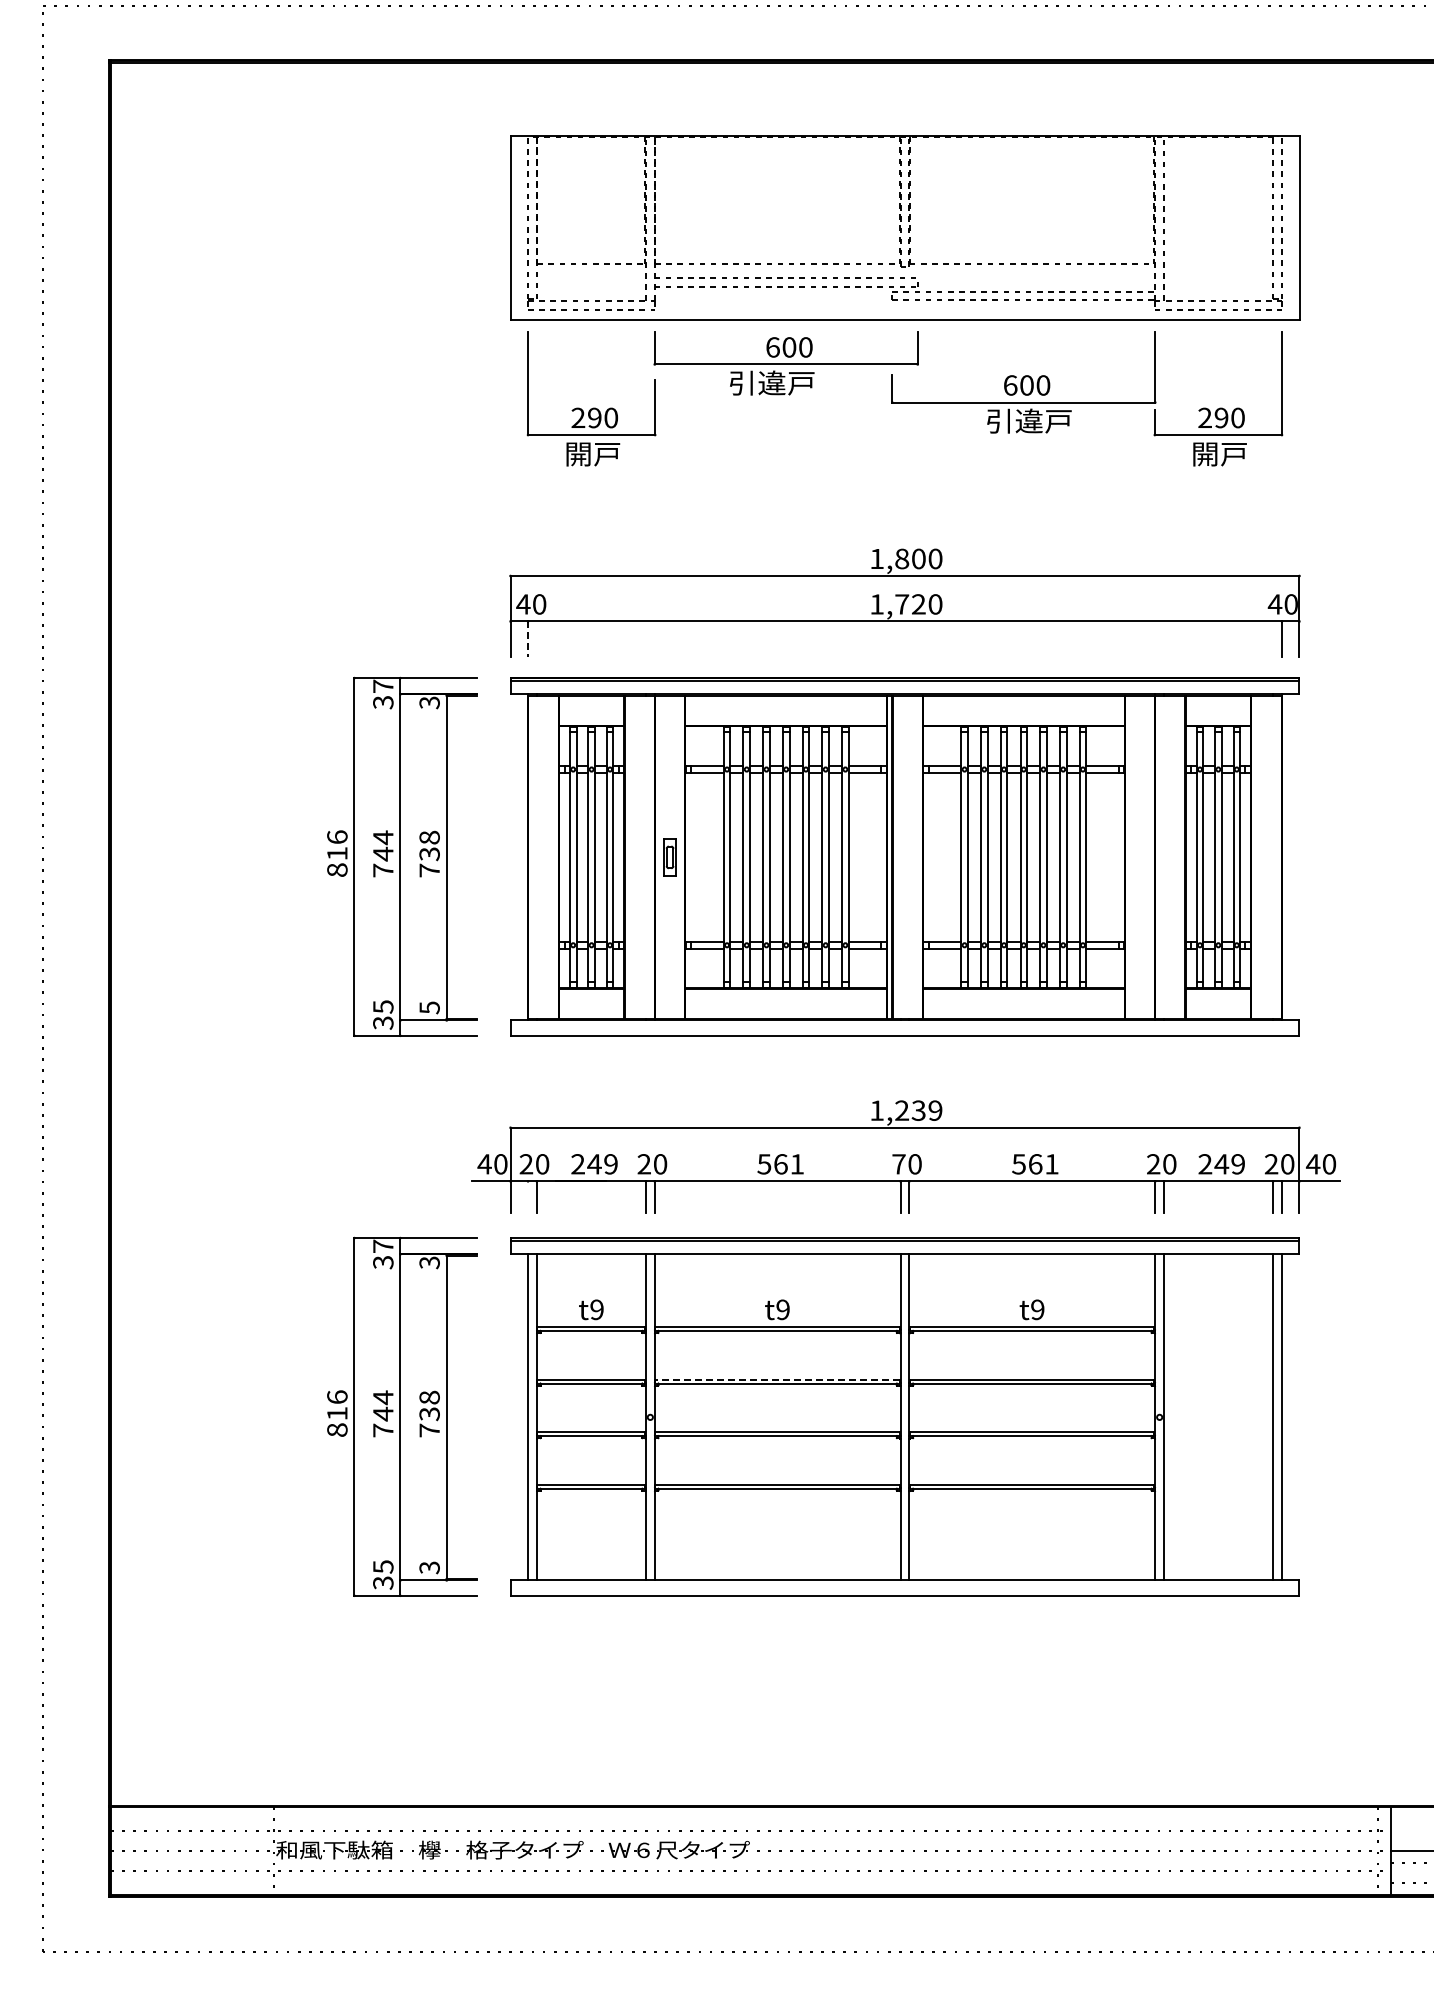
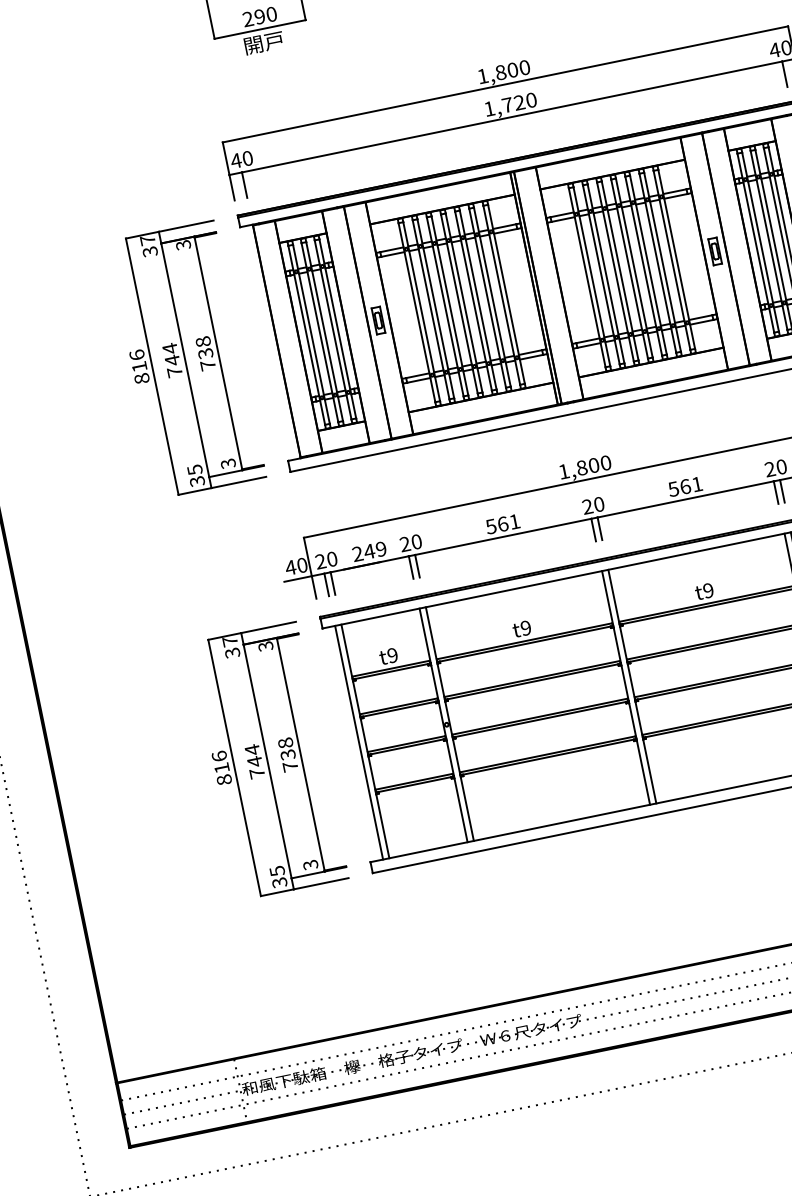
line: (528, 639) -> (245, 185), dashed -> solid
part: (1139, 857) -> (714, 251), added
text: (429, 1007) -> (228, 463), 5 -> 3
text: (918, 1110) -> (593, 465), 1,239 -> 1,800
text: (898, 1164) -> (587, 507), 70 -> 20
line: (528, 1196) -> (326, 584), added
line: (776, 1379) -> (531, 679), dashed -> solid

